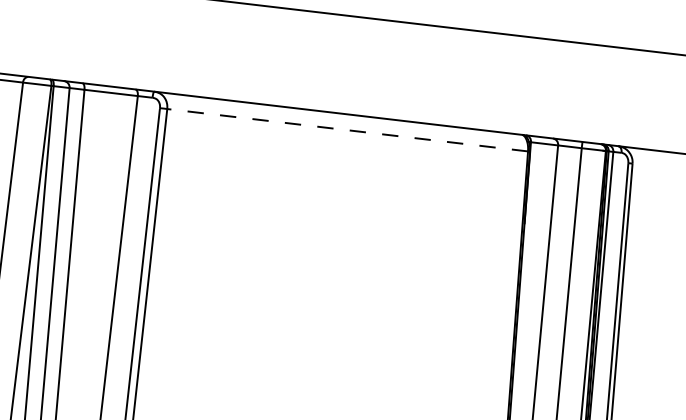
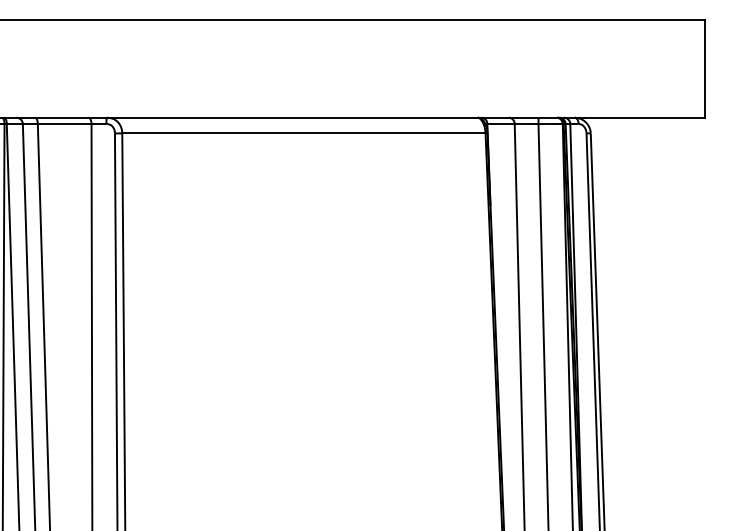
line: (347, 130) -> (303, 133), dashed -> solid

